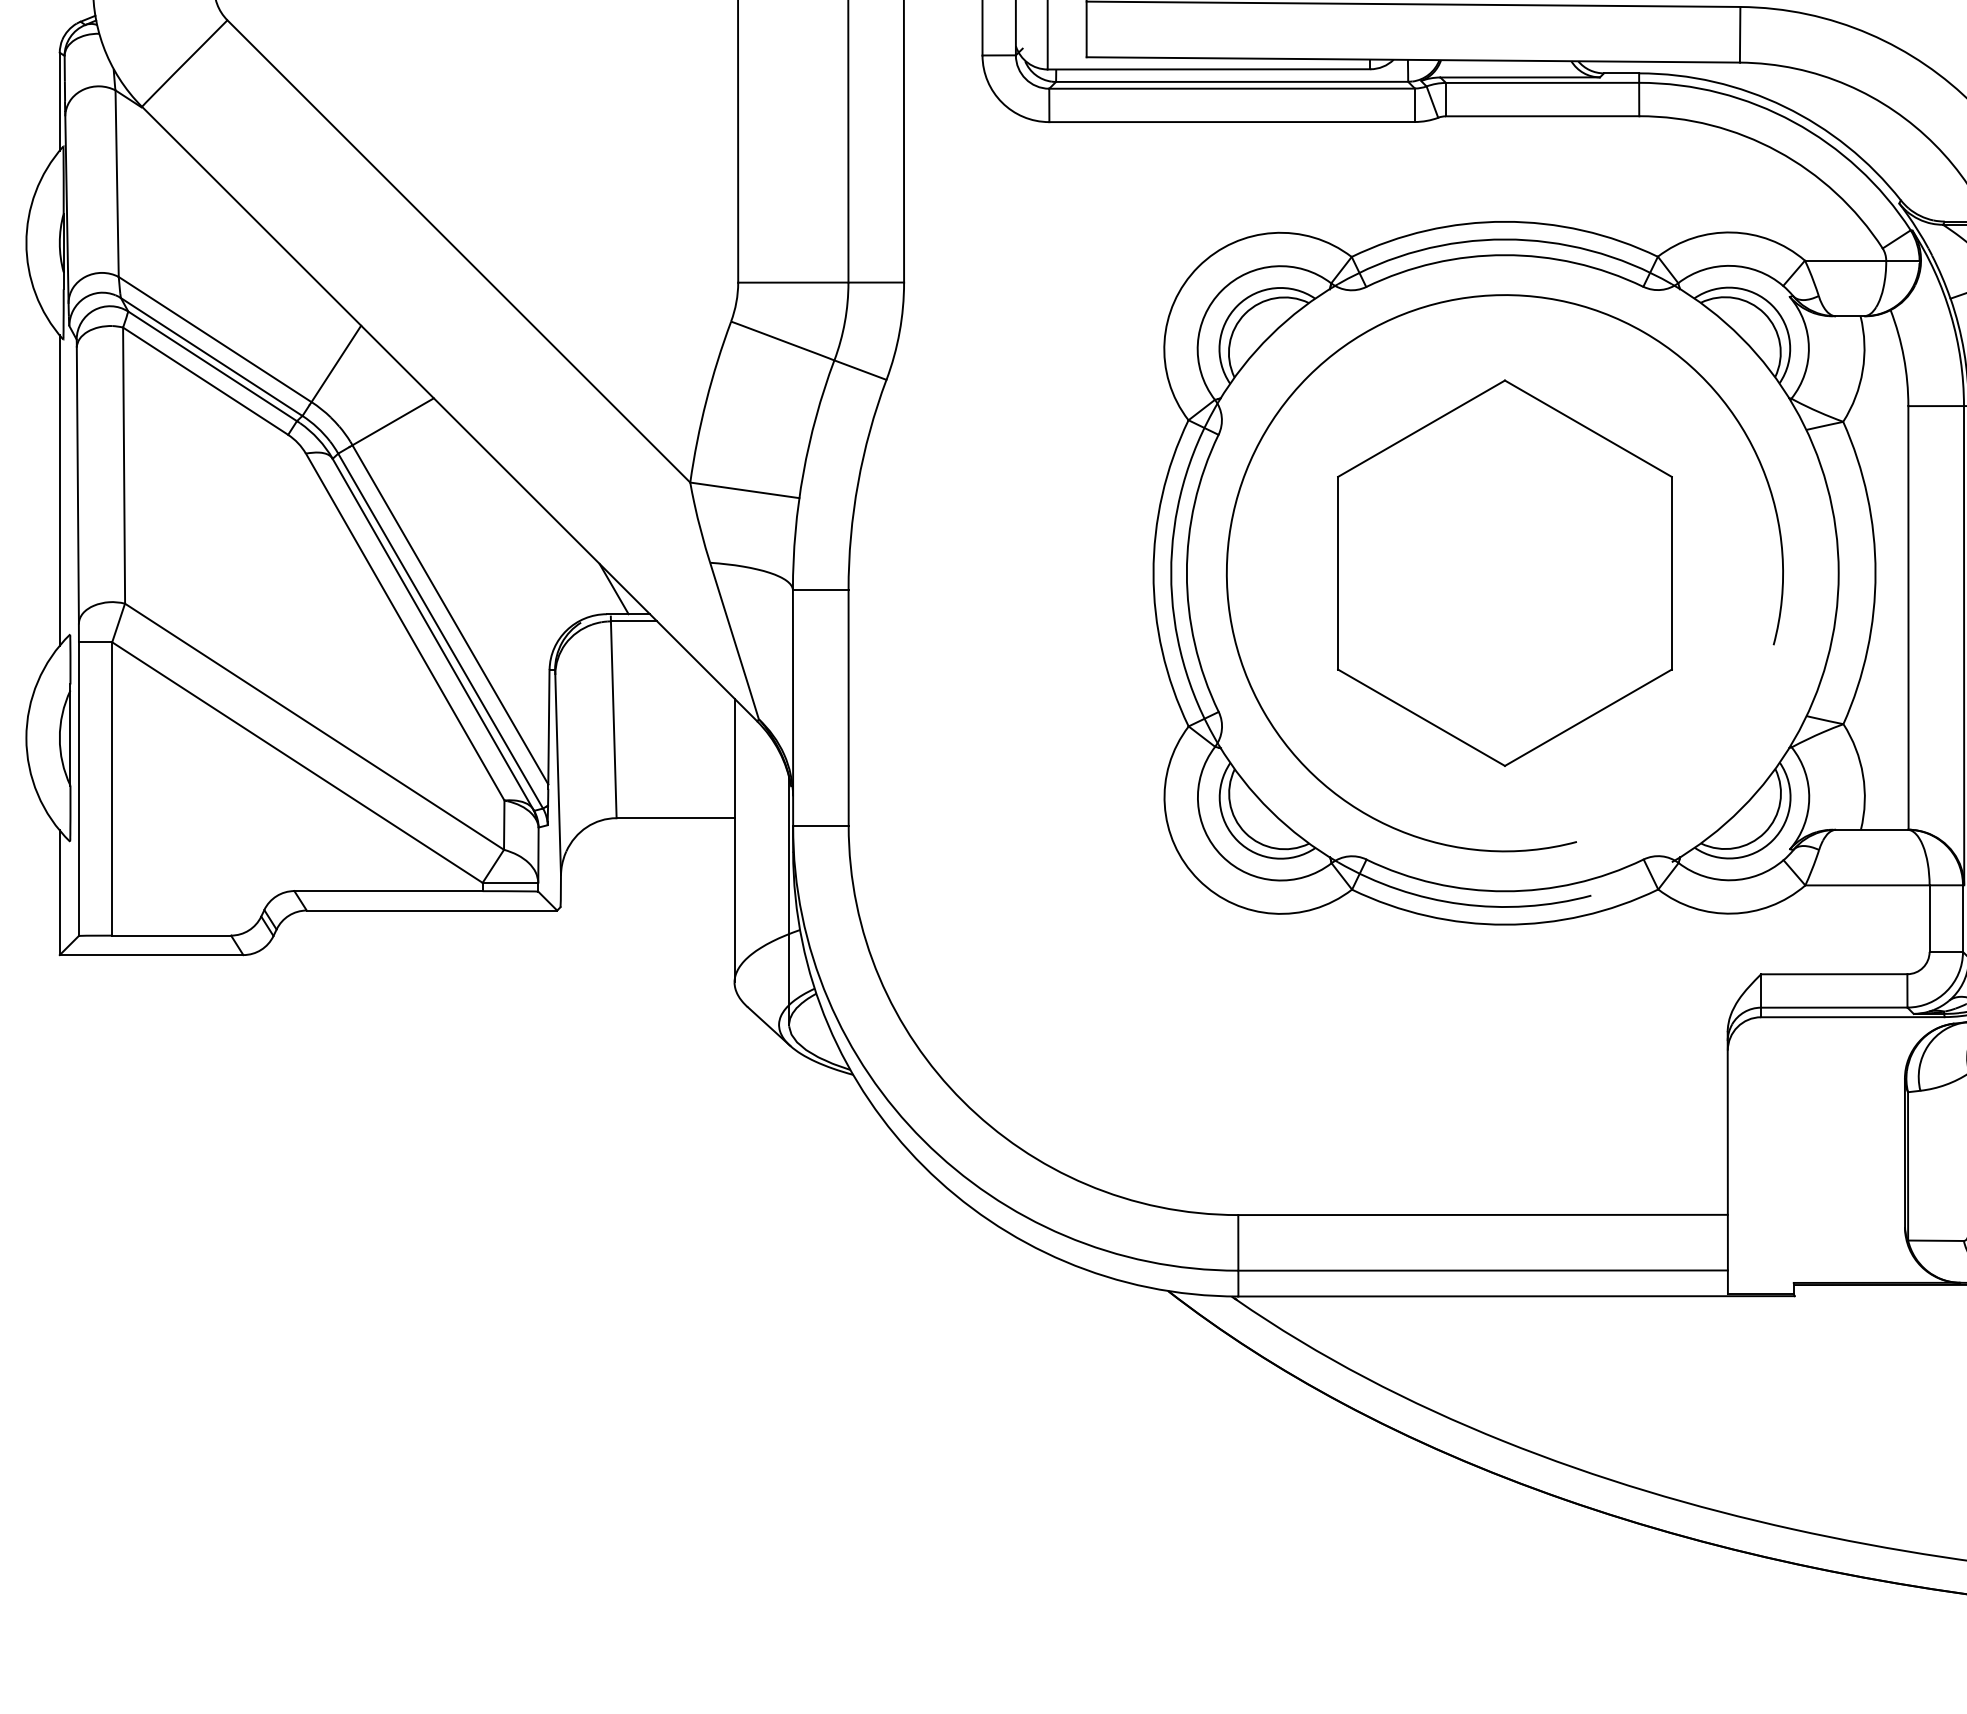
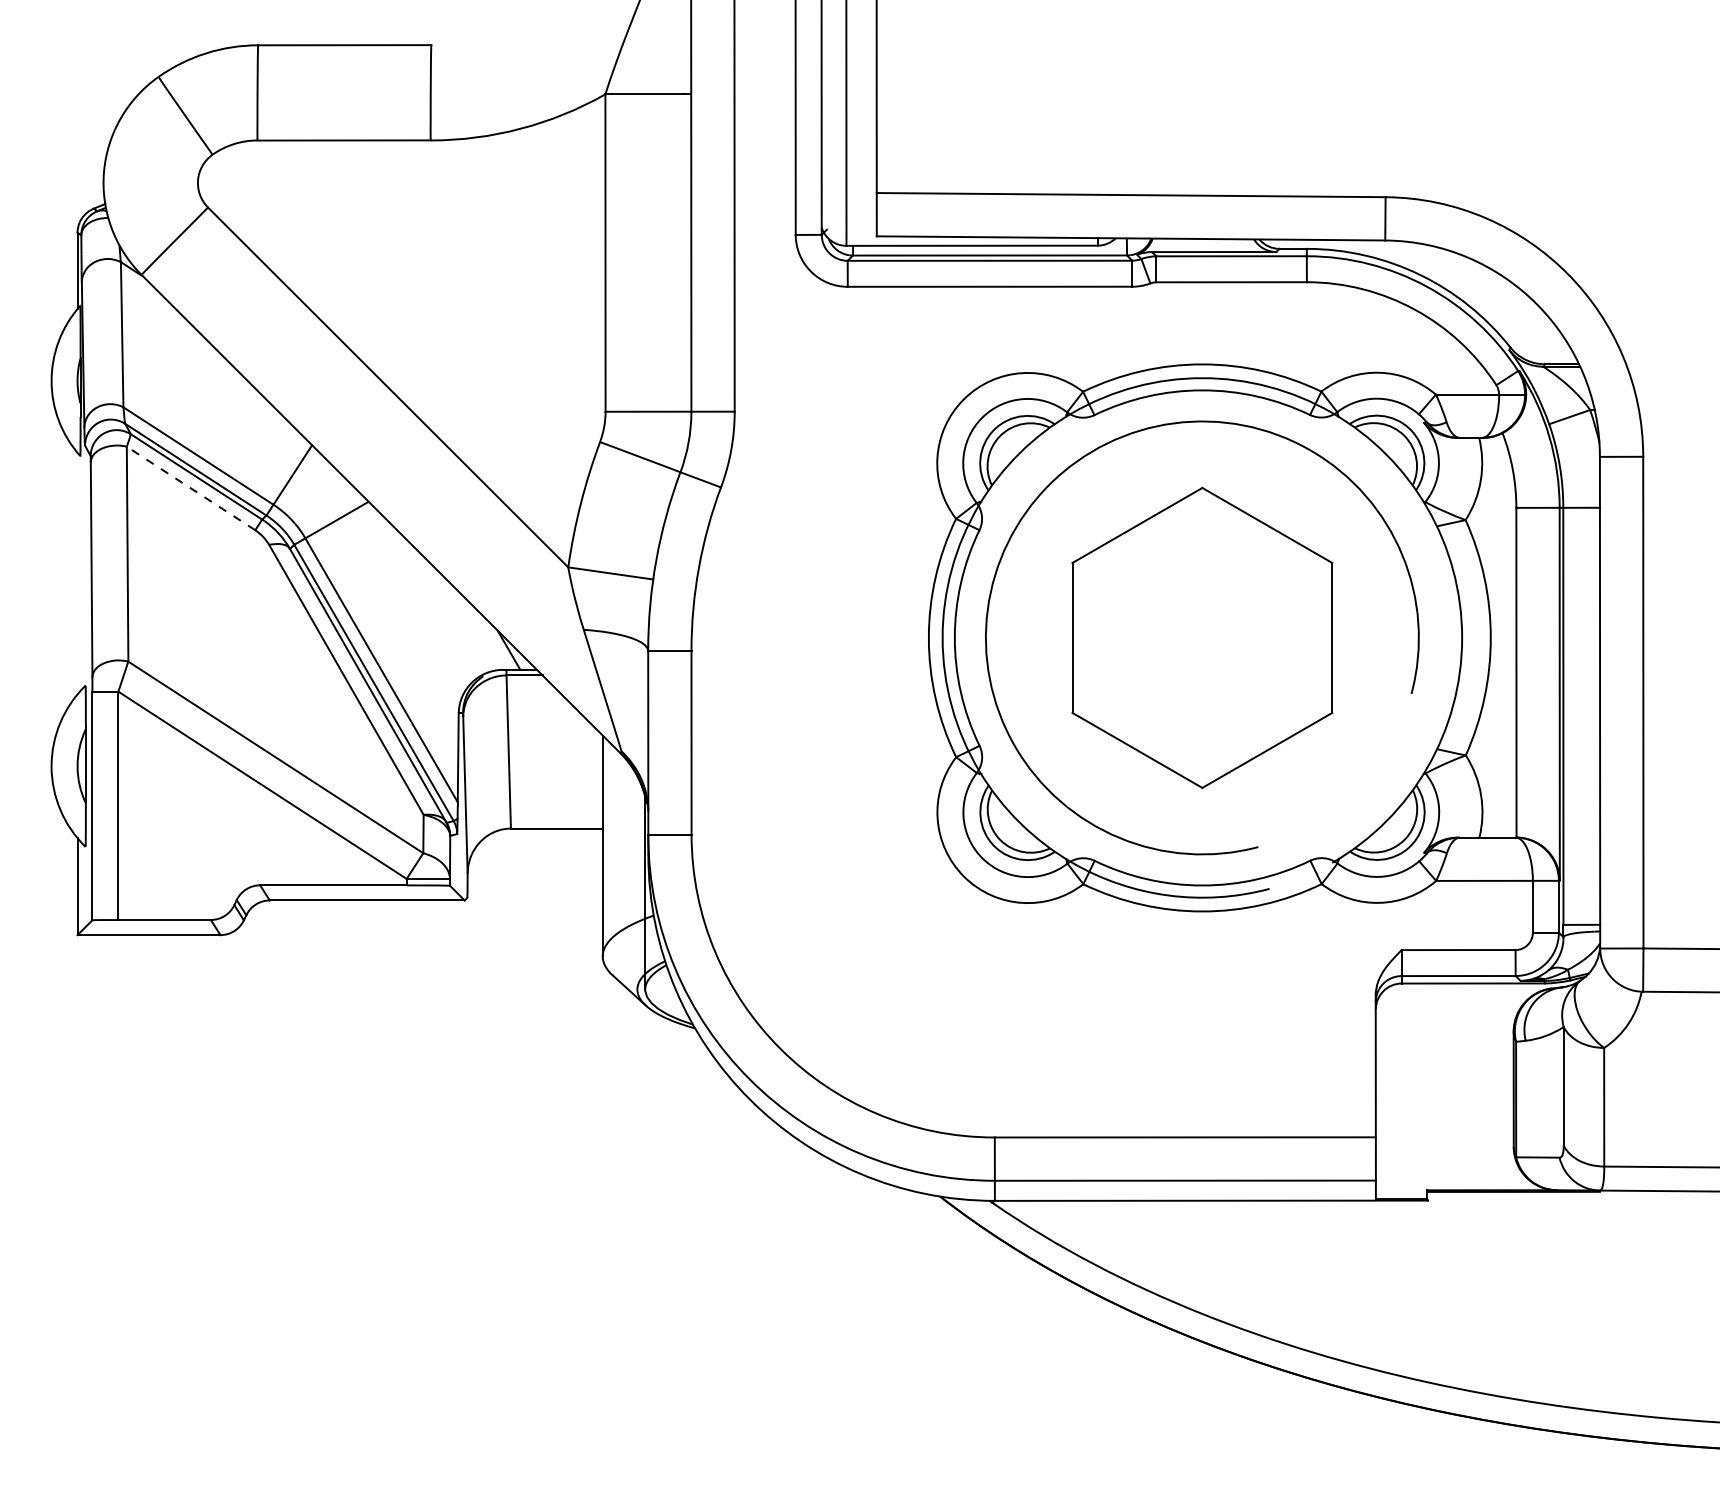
line: (206, 381) -> (191, 488), solid -> dashed
line: (59, 490) -> (77, 573), removed

